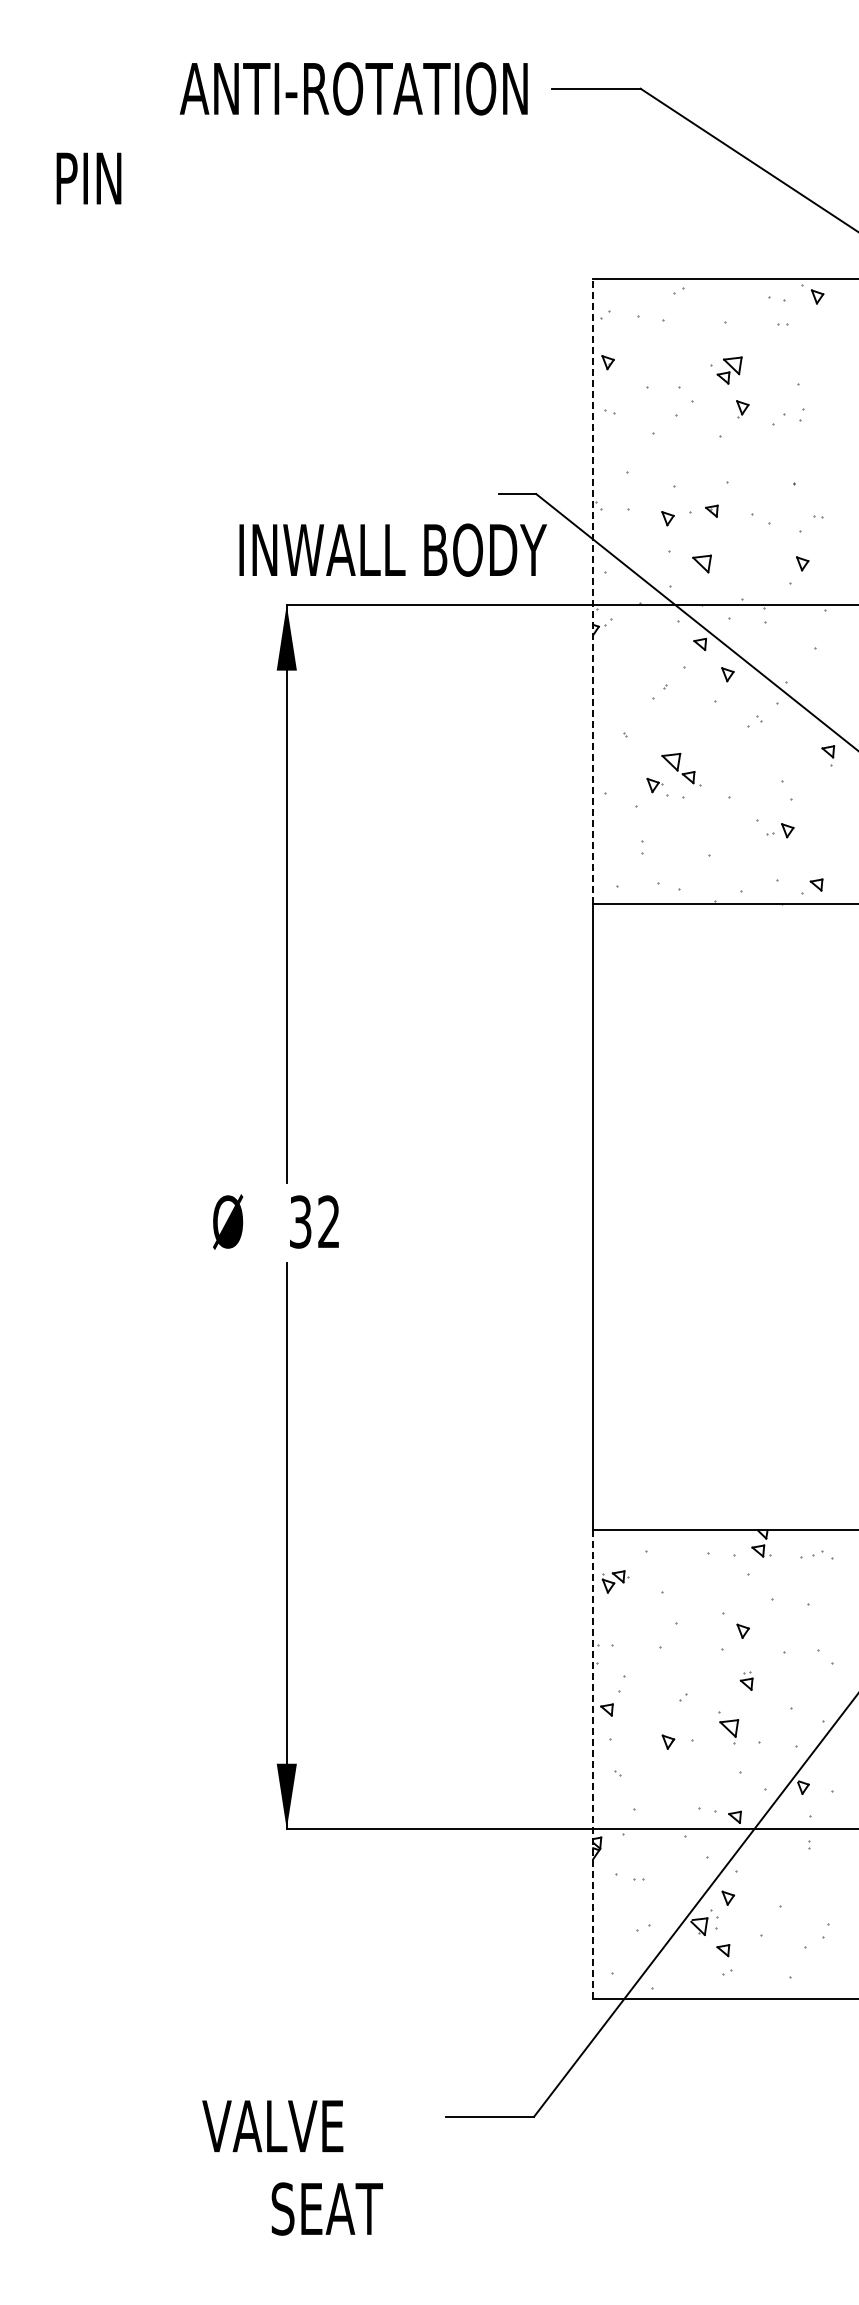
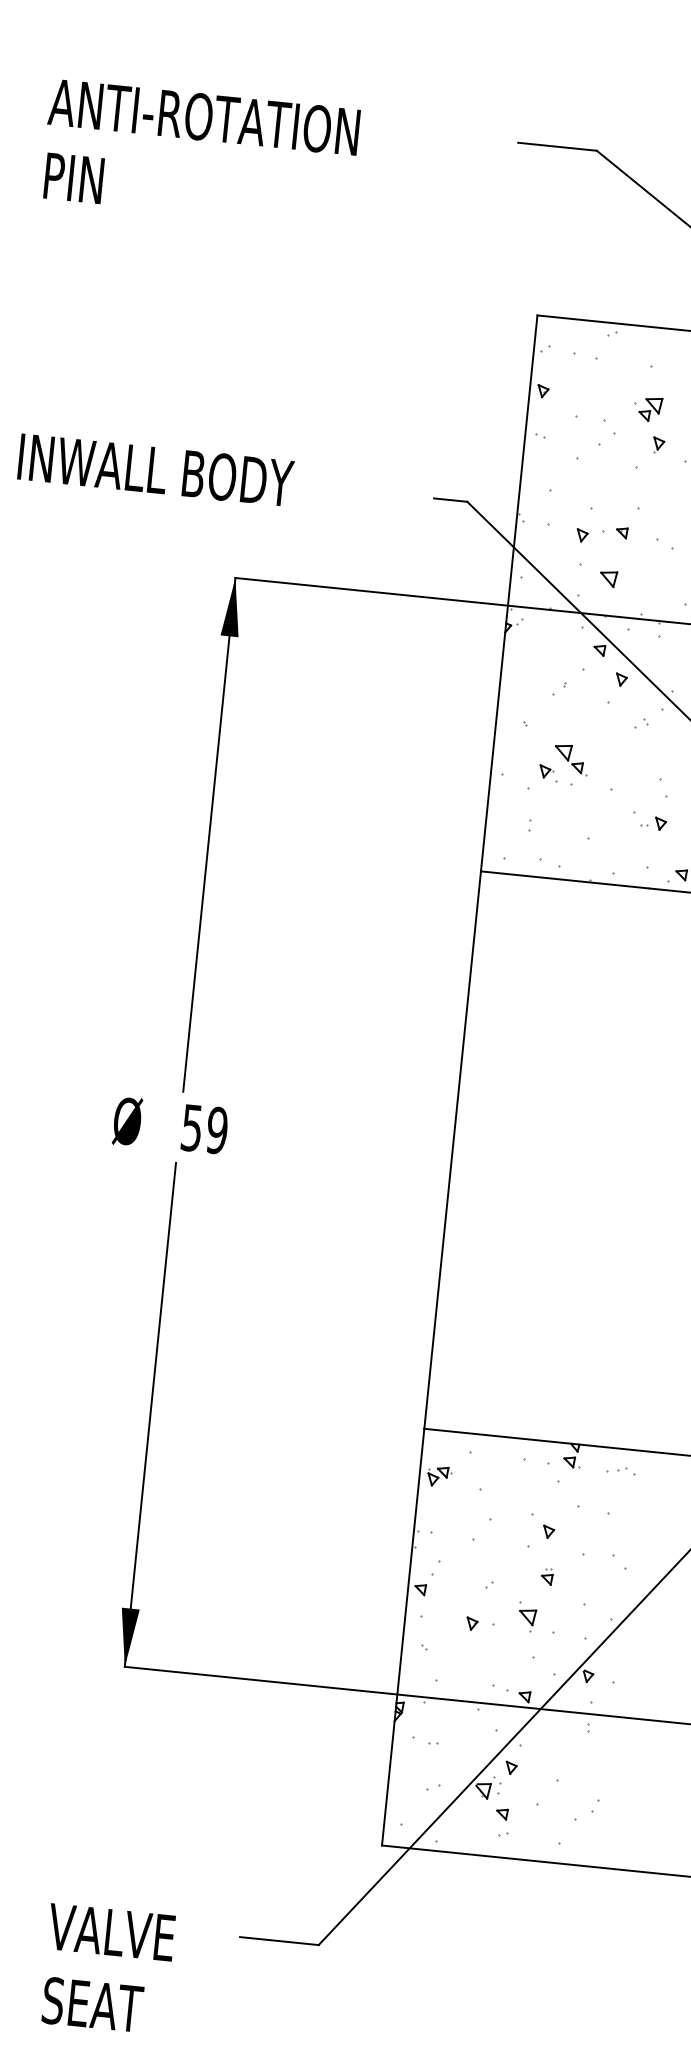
text: (353, 88) -> (203, 116), moved
text: (88, 178) -> (73, 178), moved
text: (392, 549) -> (155, 469), moved
line: (593, 591) -> (509, 593), dashed -> solid
text: (315, 1221) -> (205, 1128), 32 -> 59
line: (593, 1764) -> (403, 1636), dashed -> solid
text: (272, 2126) -> (111, 1932), moved
text: (326, 2208) -> (92, 2004), moved

